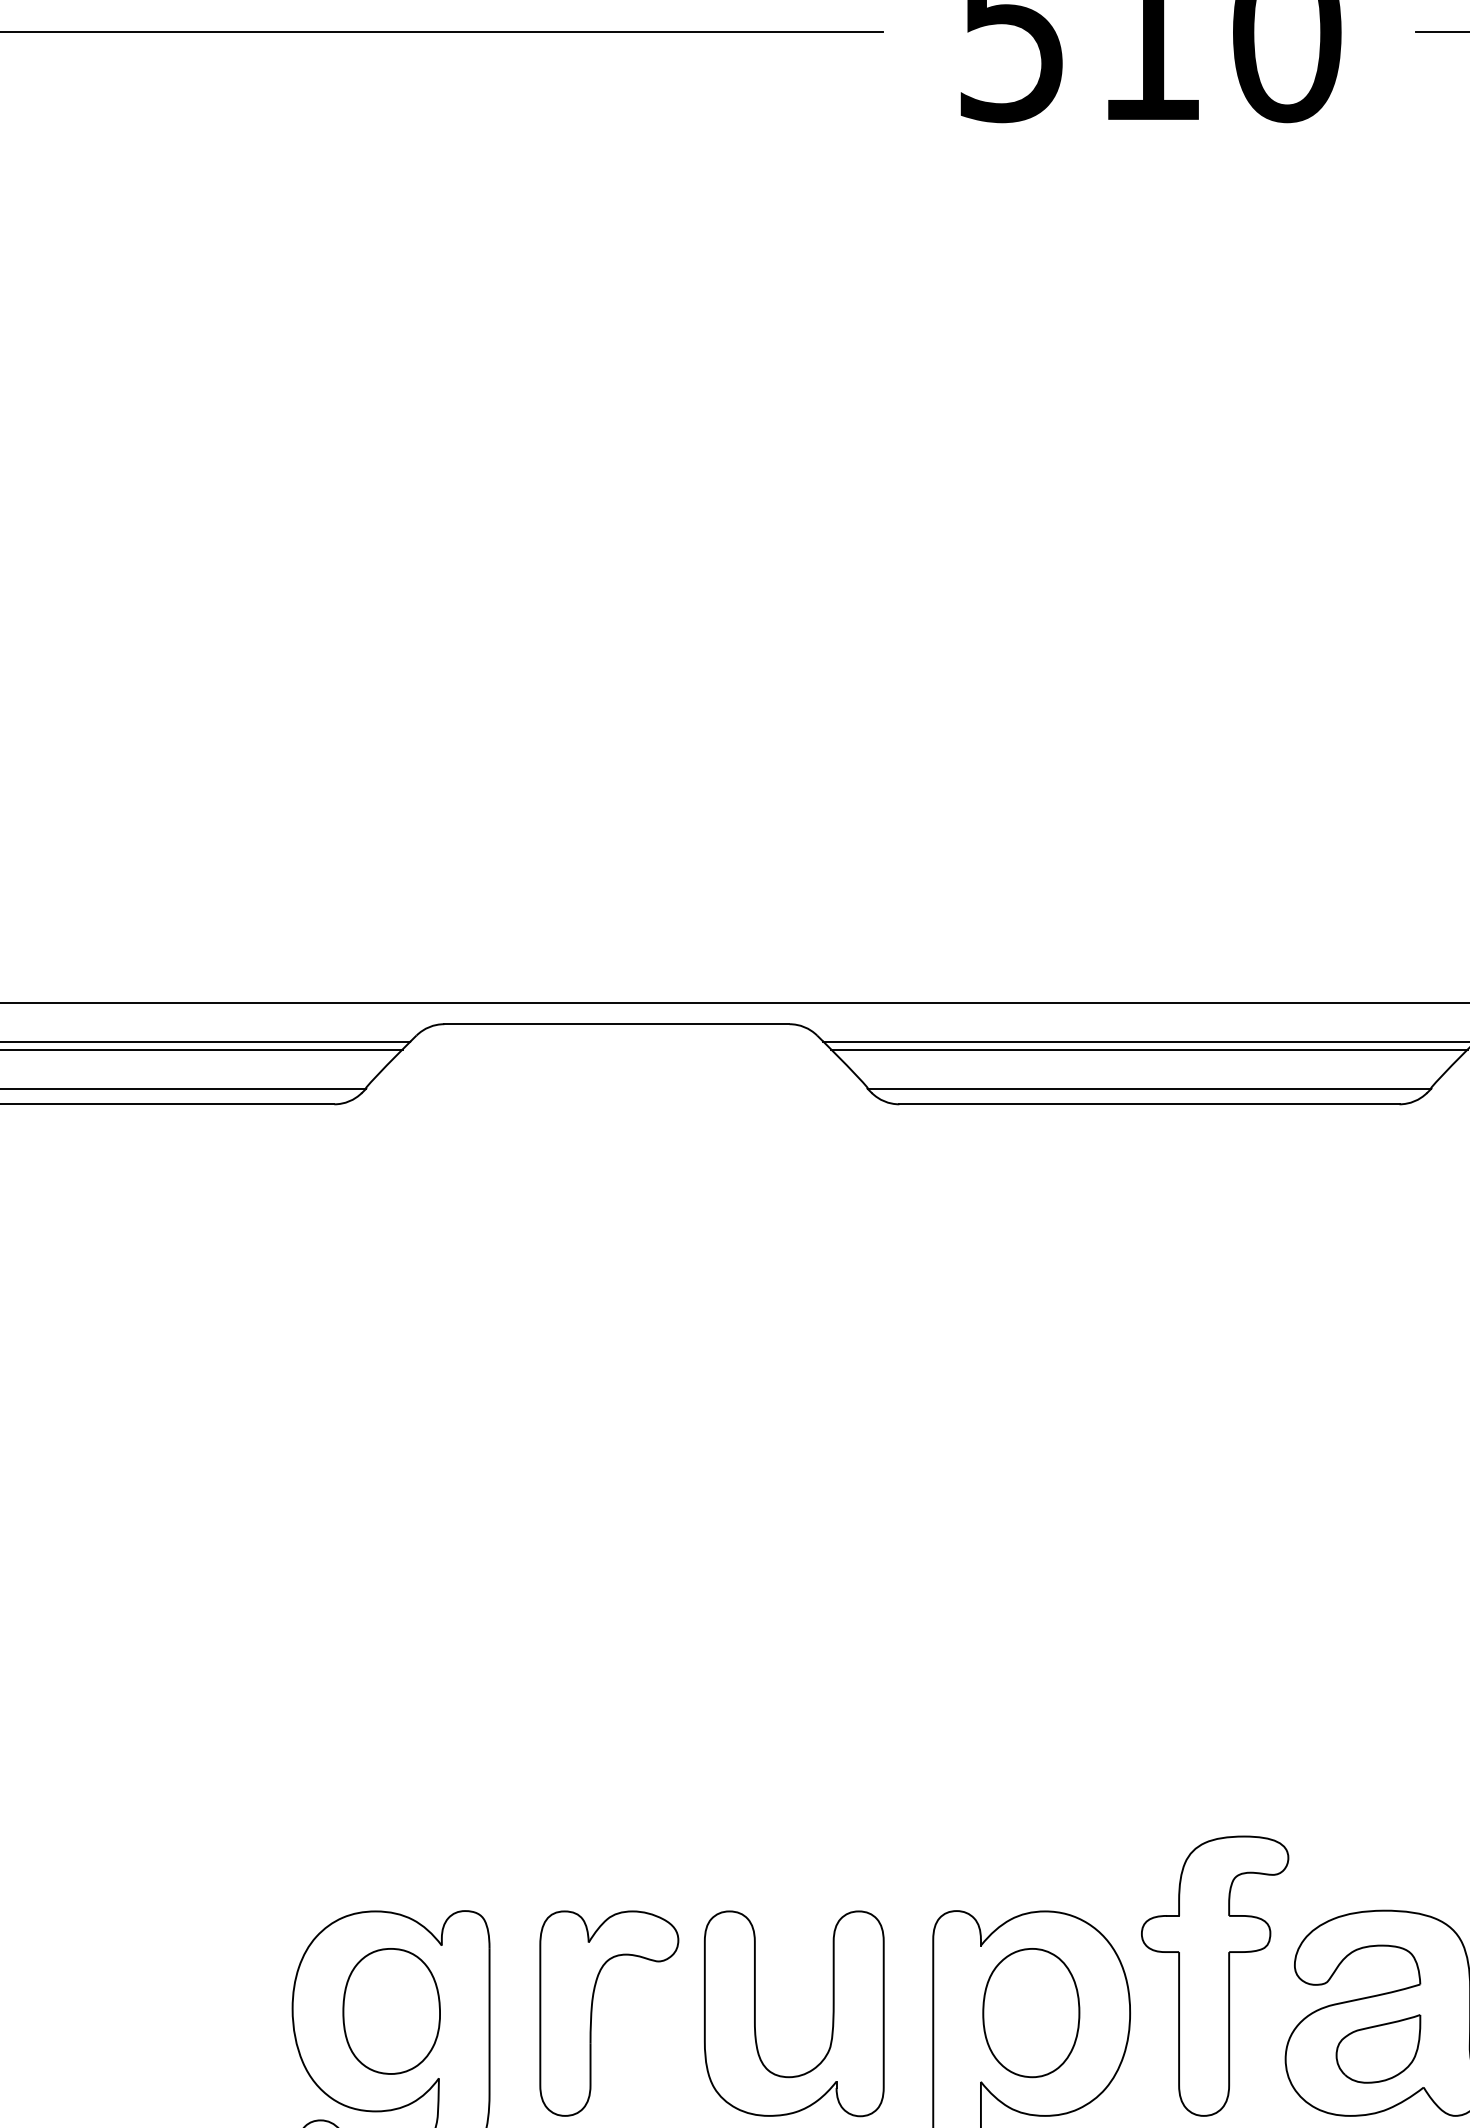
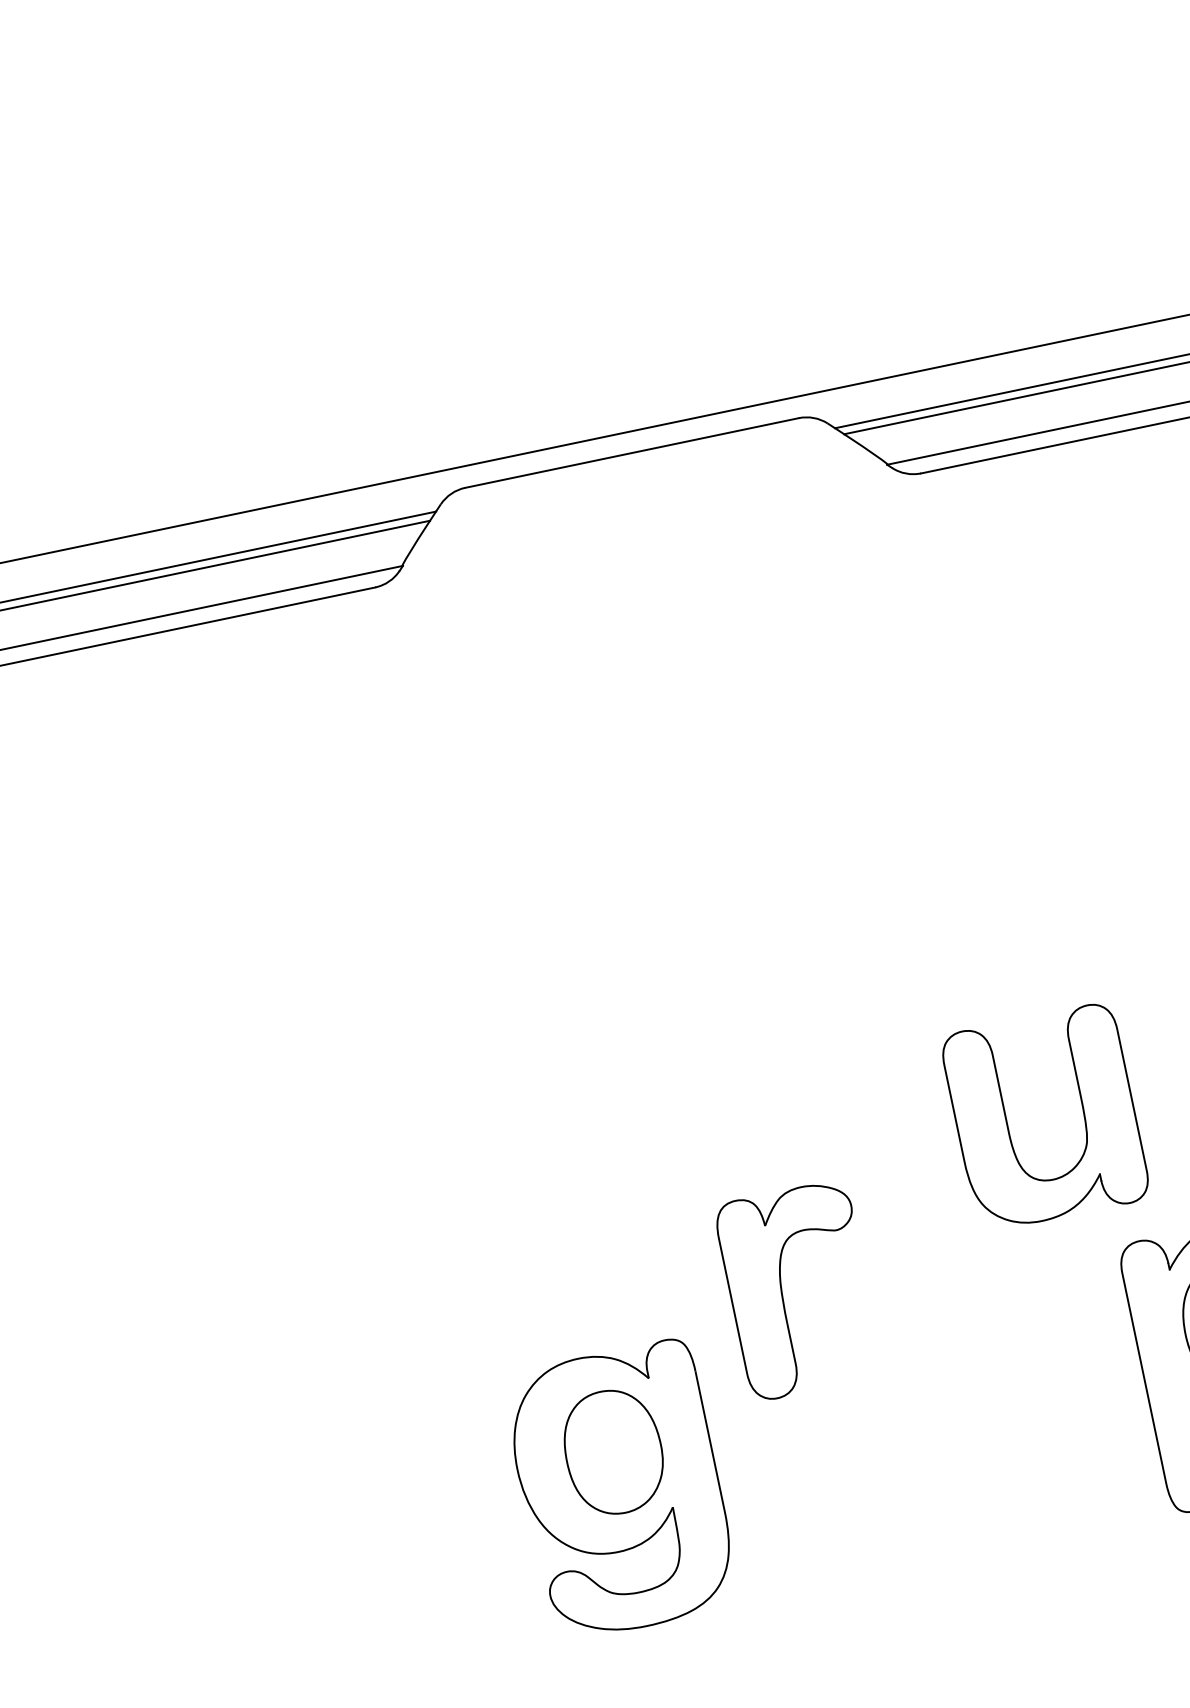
part: (592, 2013) -> (783, 1293), moved
part: (755, 2013) -> (1007, 1124), moved

